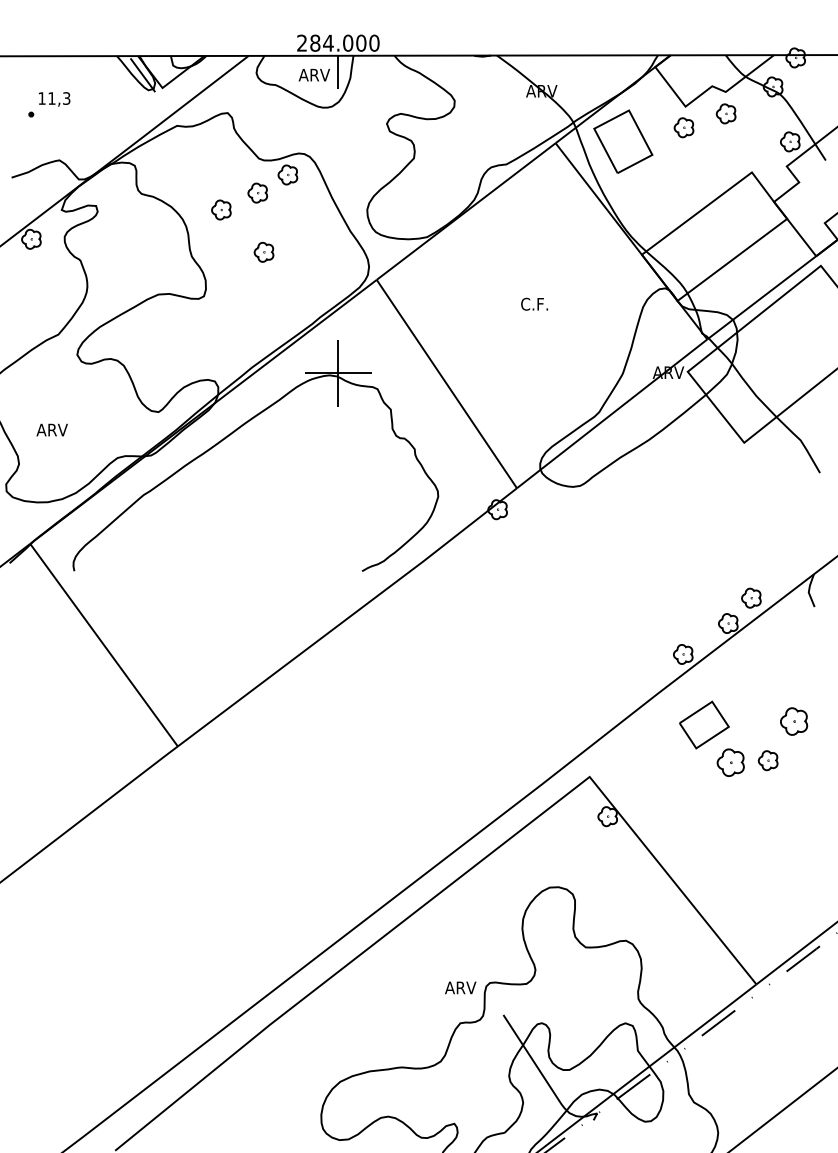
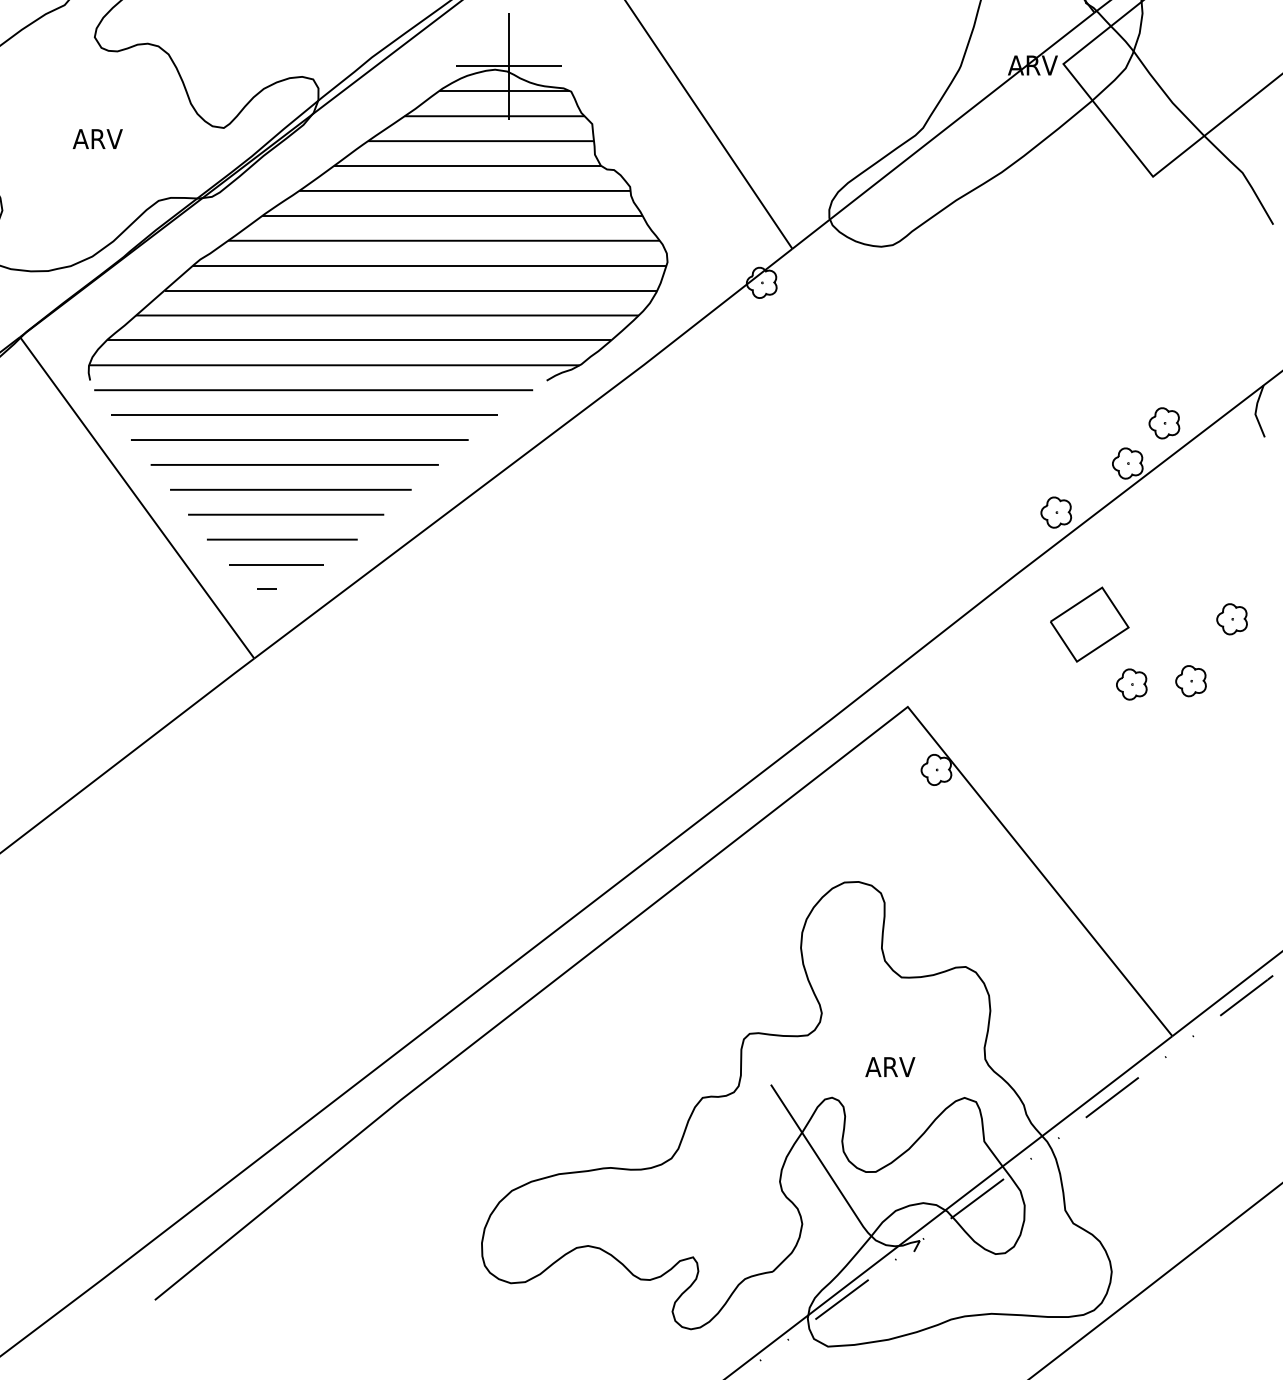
text: (51, 429) -> (96, 138), moved
hatch: (255, 545) -> (377, 339), added
part: (793, 721) -> (1231, 618), size x0.71
part: (730, 762) -> (1131, 684), size x0.71
text: (460, 987) -> (890, 1066), moved

